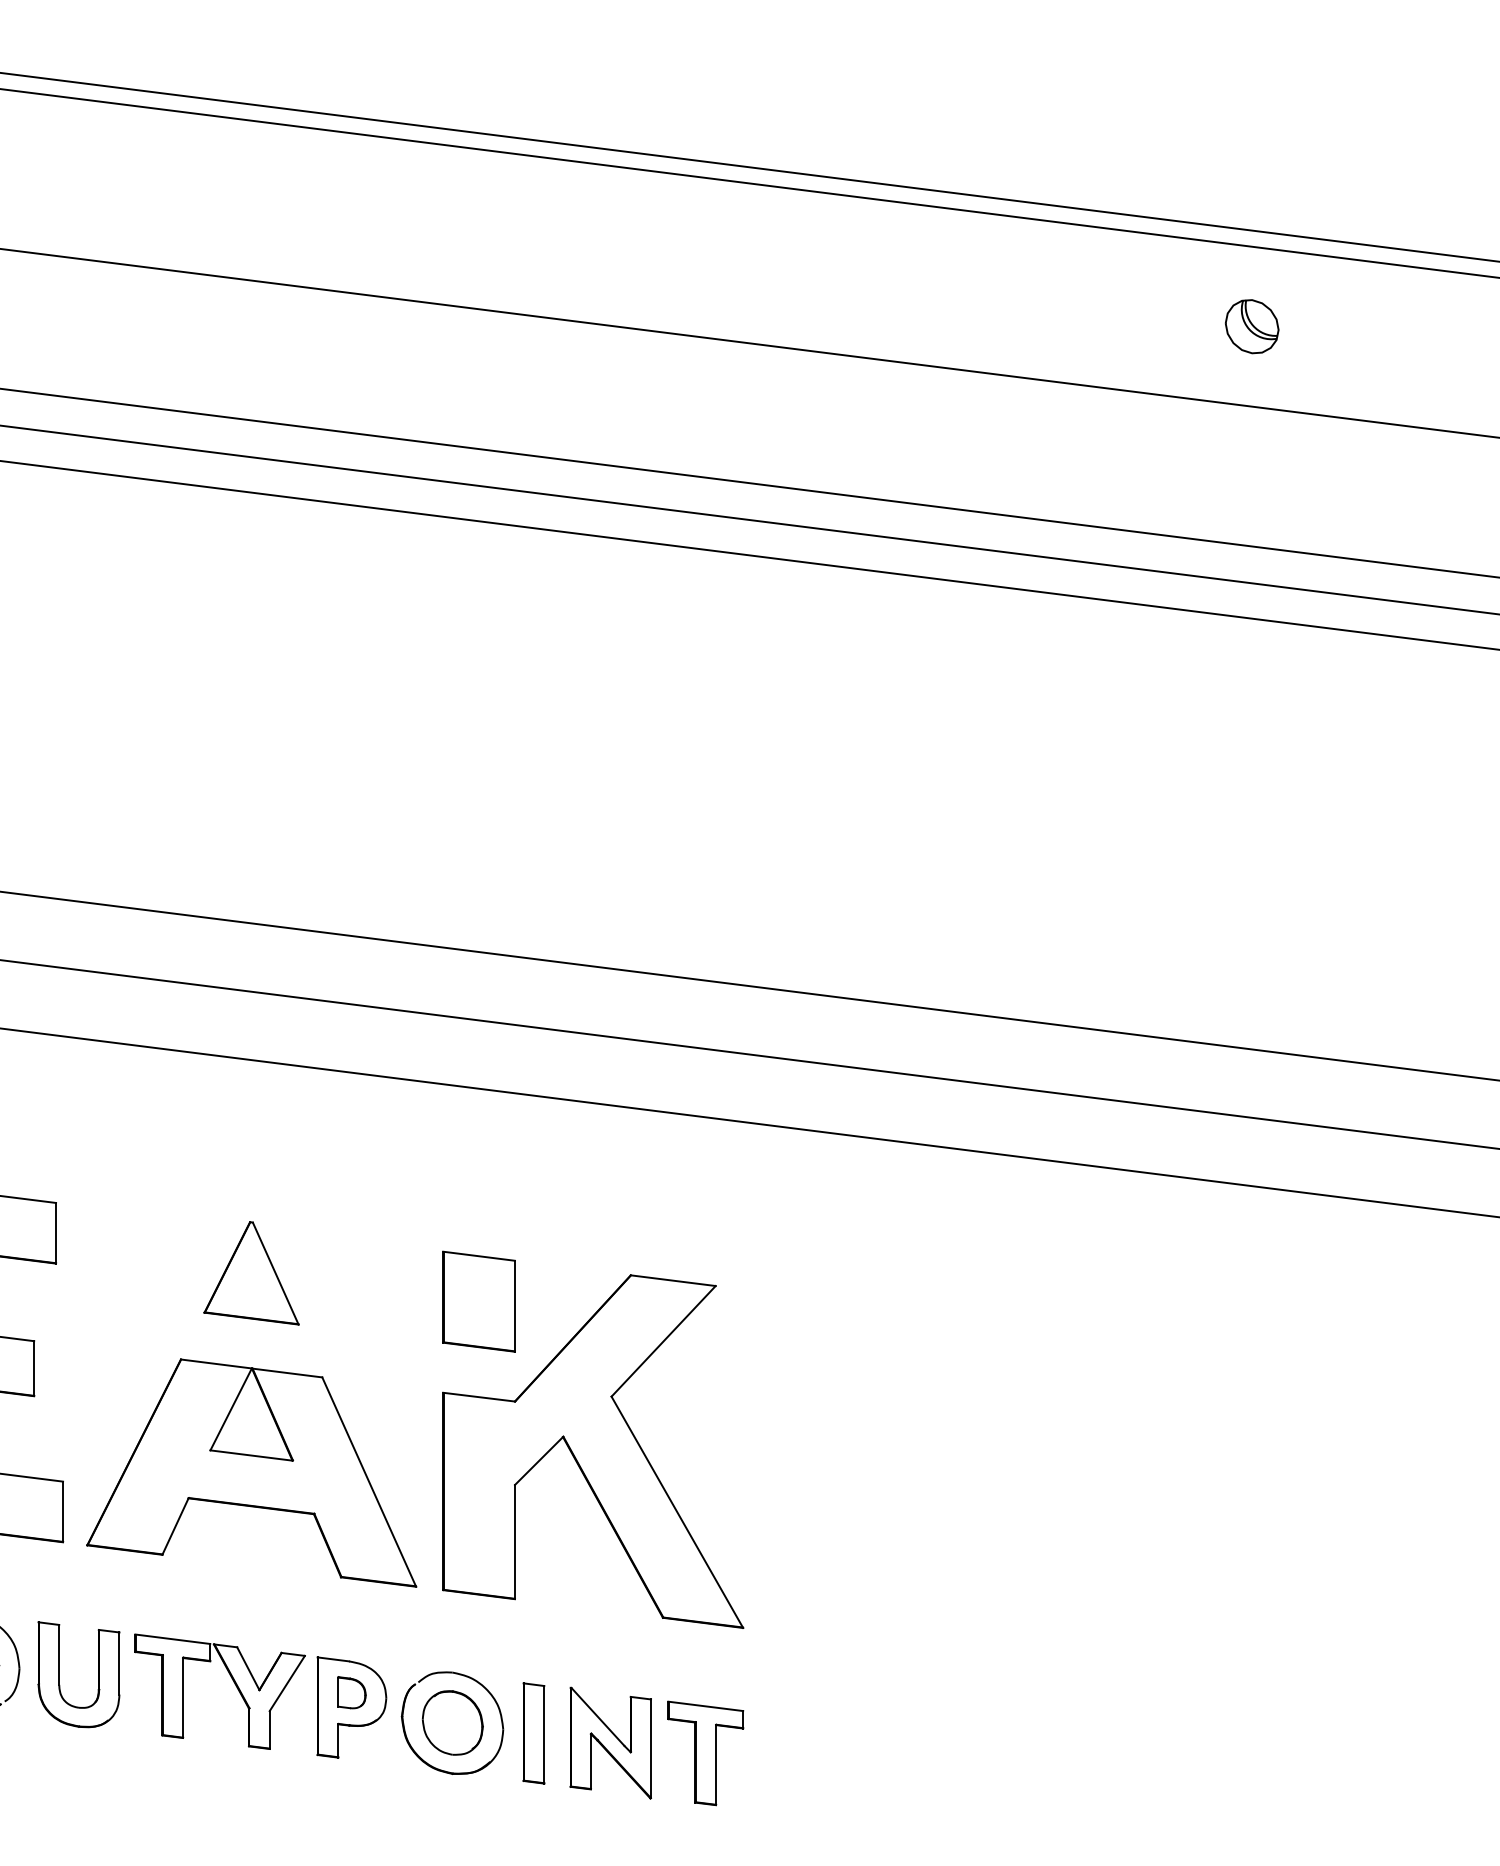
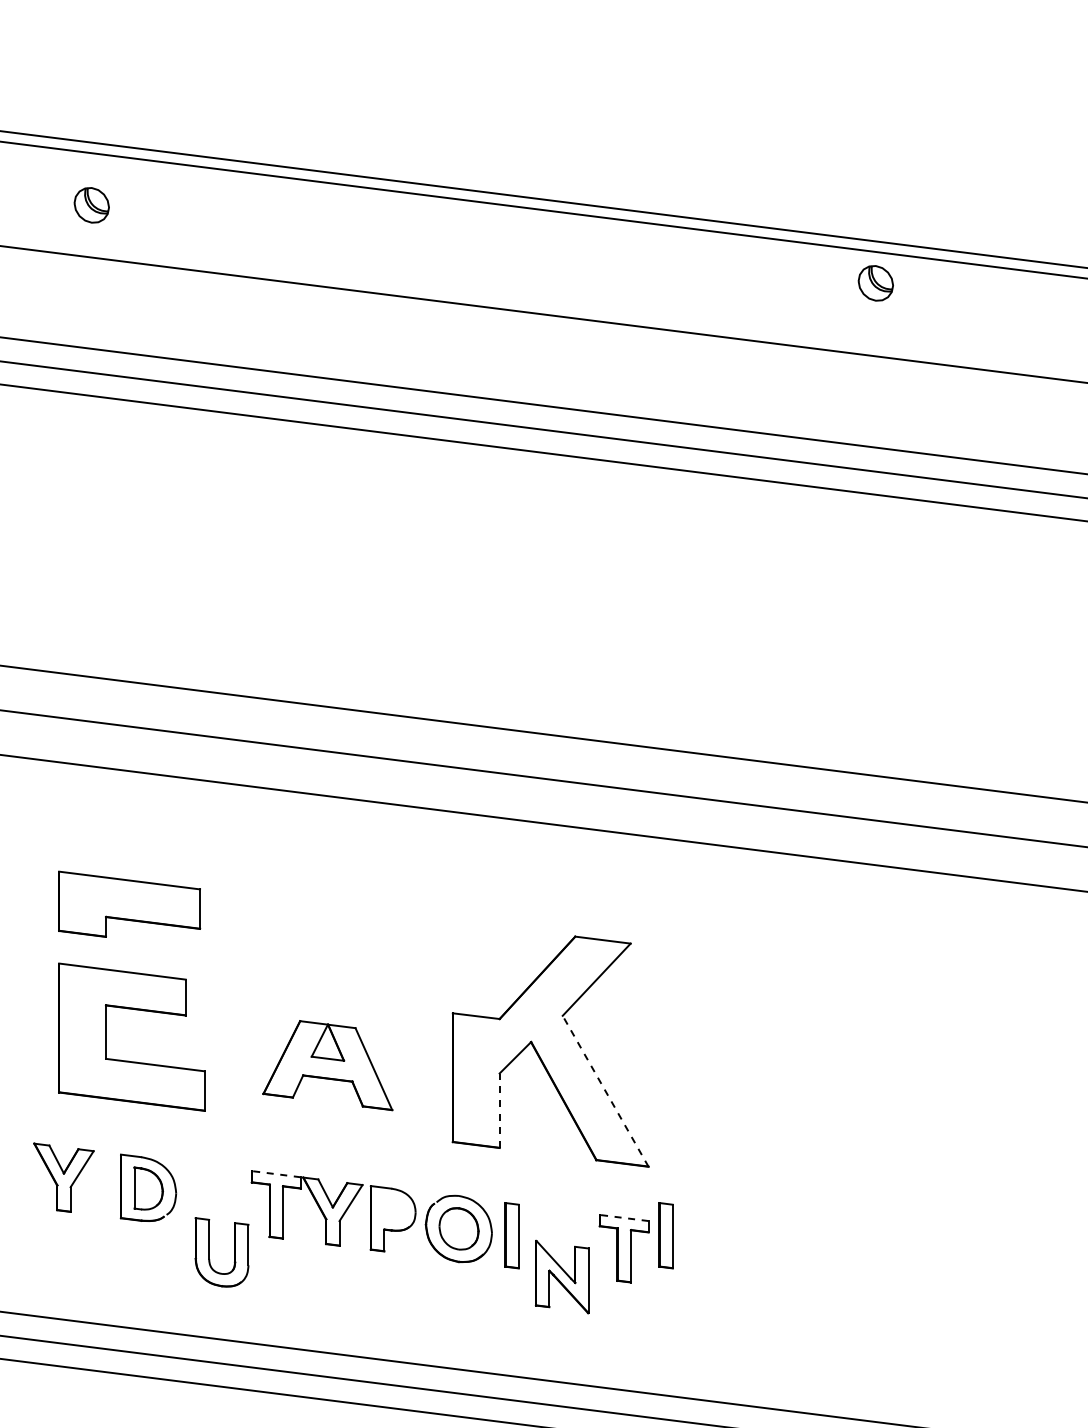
part: (1251, 326) -> (875, 283), moved
part: (251, 1272) -> (327, 934), removed
part: (477, 1301) -> (475, 953), removed
part: (251, 1472) -> (327, 1065), size x0.6
line: (677, 1512) -> (605, 1091), solid -> dashed
line: (514, 1541) -> (499, 1110), solid -> dashed
line: (173, 1639) -> (276, 1174), solid -> dashed
part: (59, 1674) -> (209, 1252), moved
part: (352, 1691) -> (393, 1208), removed
line: (706, 1707) -> (624, 1218), solid -> dashed
part: (769, 1733) -> (665, 1235), added
part: (611, 1742) -> (562, 1276), moved

